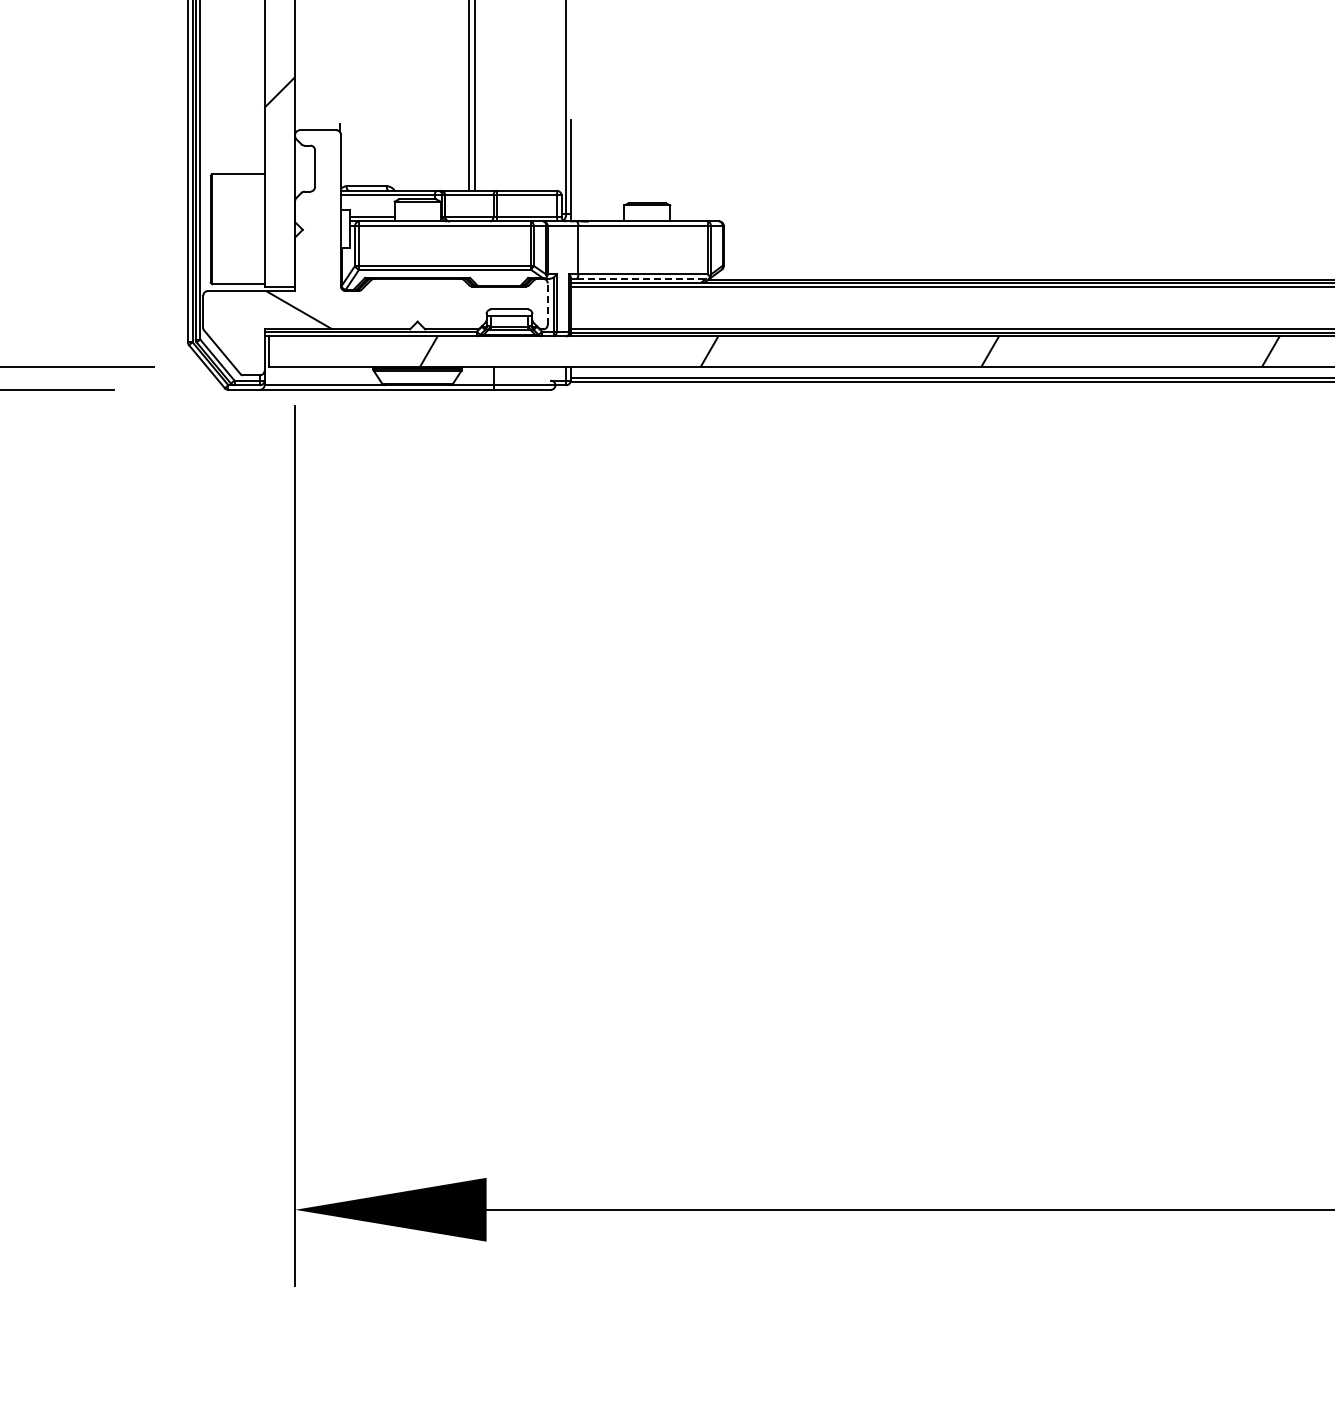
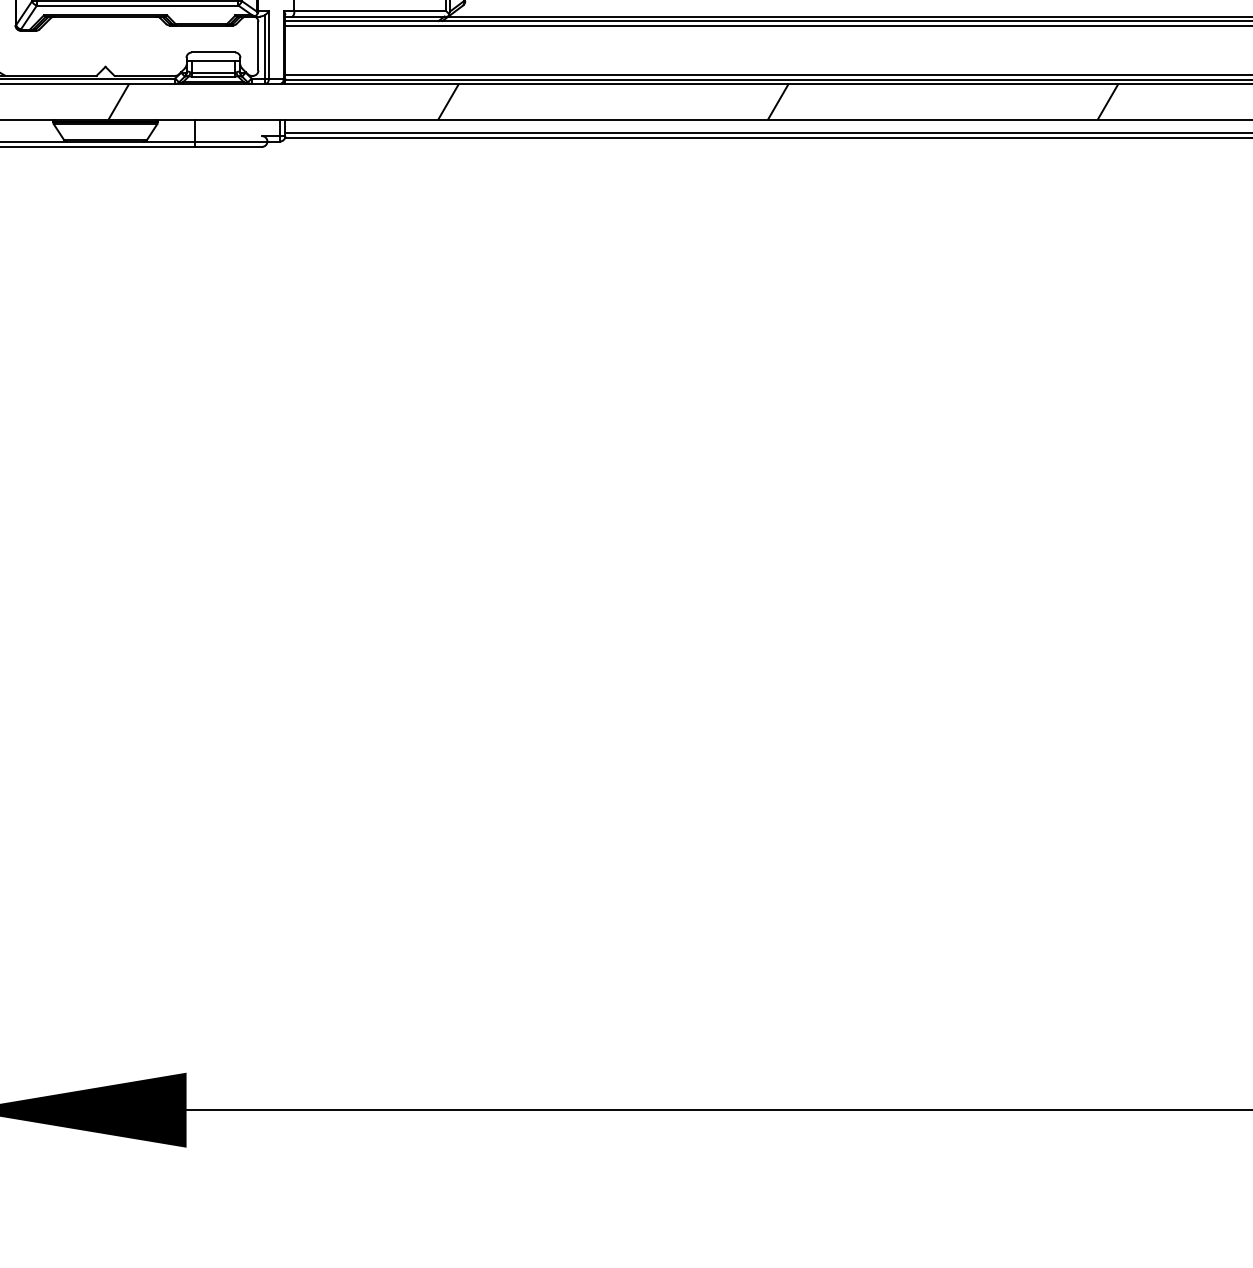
line: (642, 278) -> (369, 16), dashed -> solid
line: (547, 304) -> (258, 46), dashed -> solid

